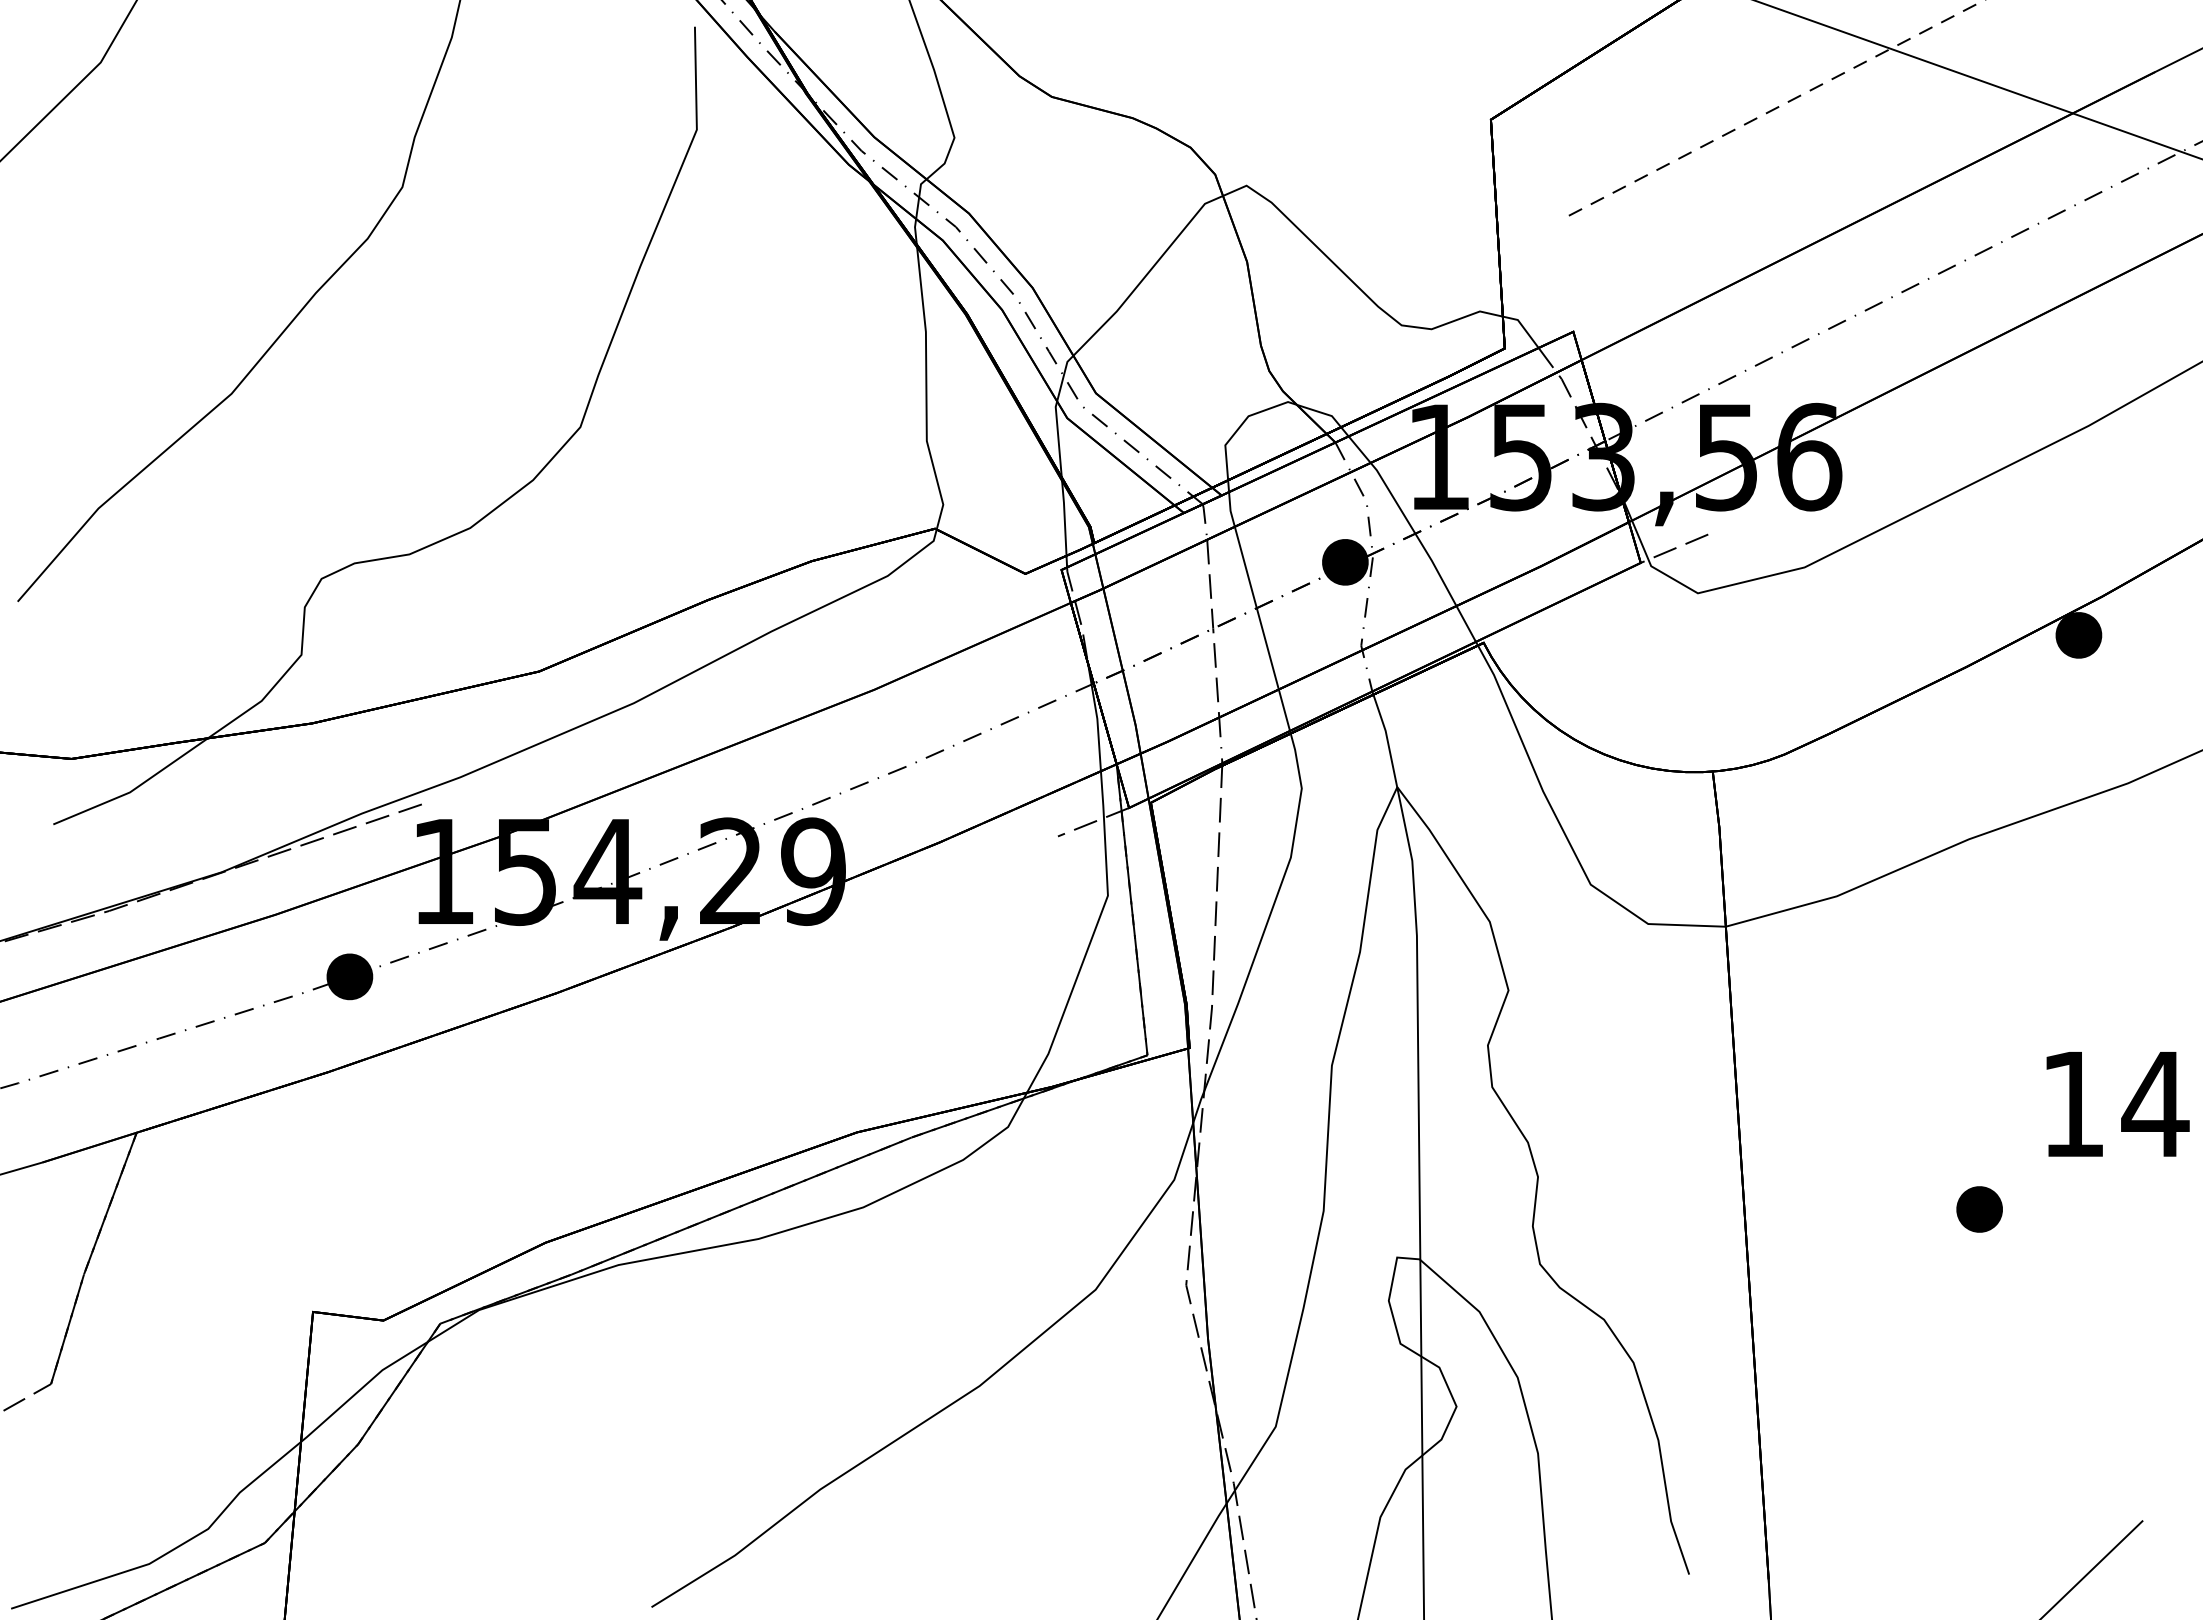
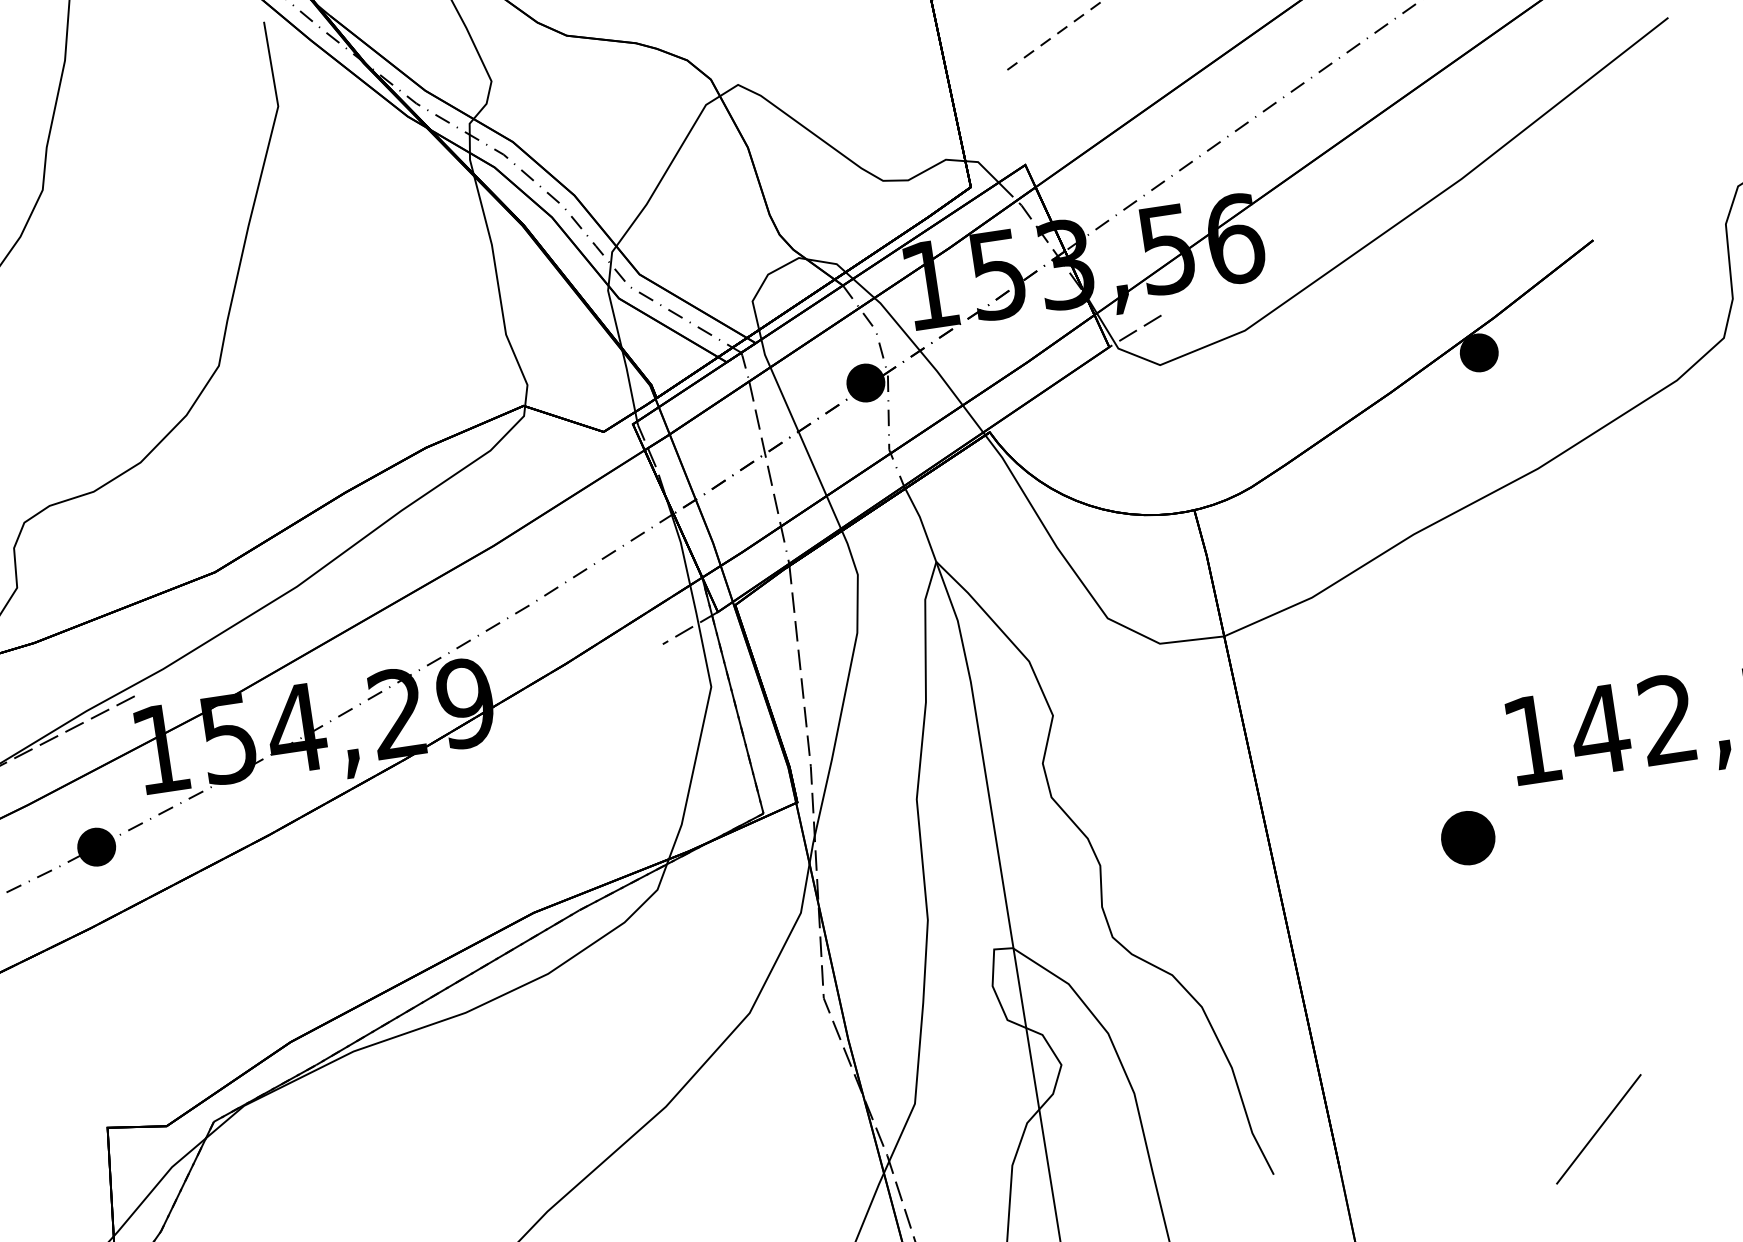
part: (1979, 1209) -> (1468, 838), size x1.4

